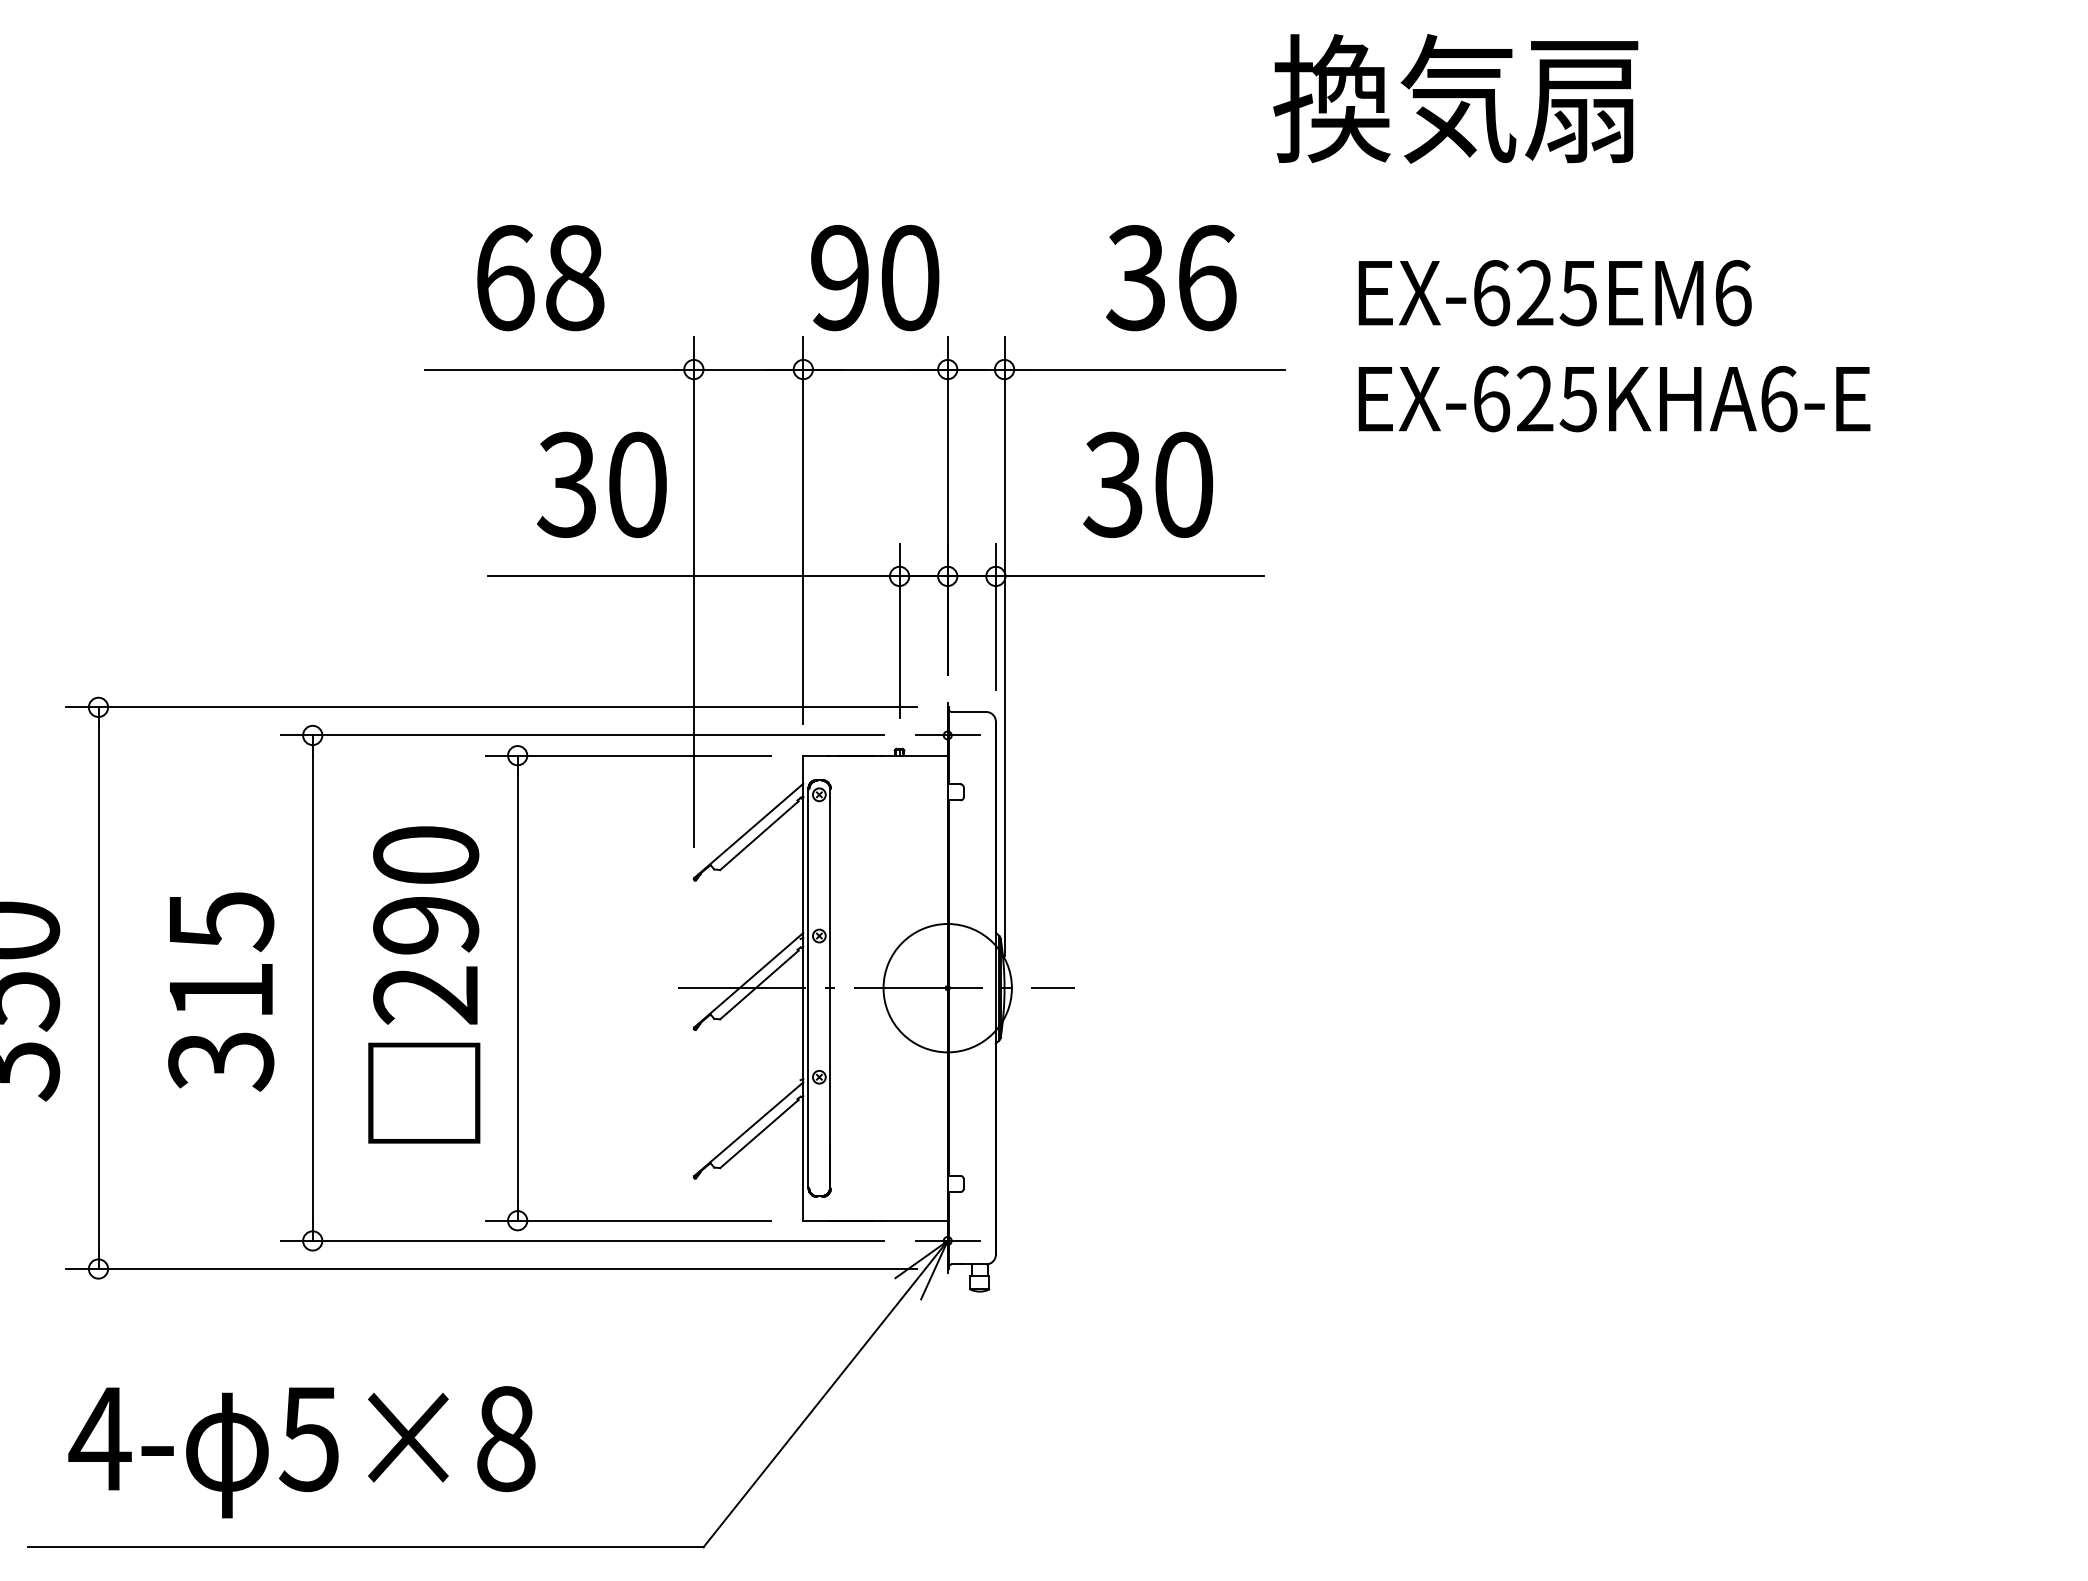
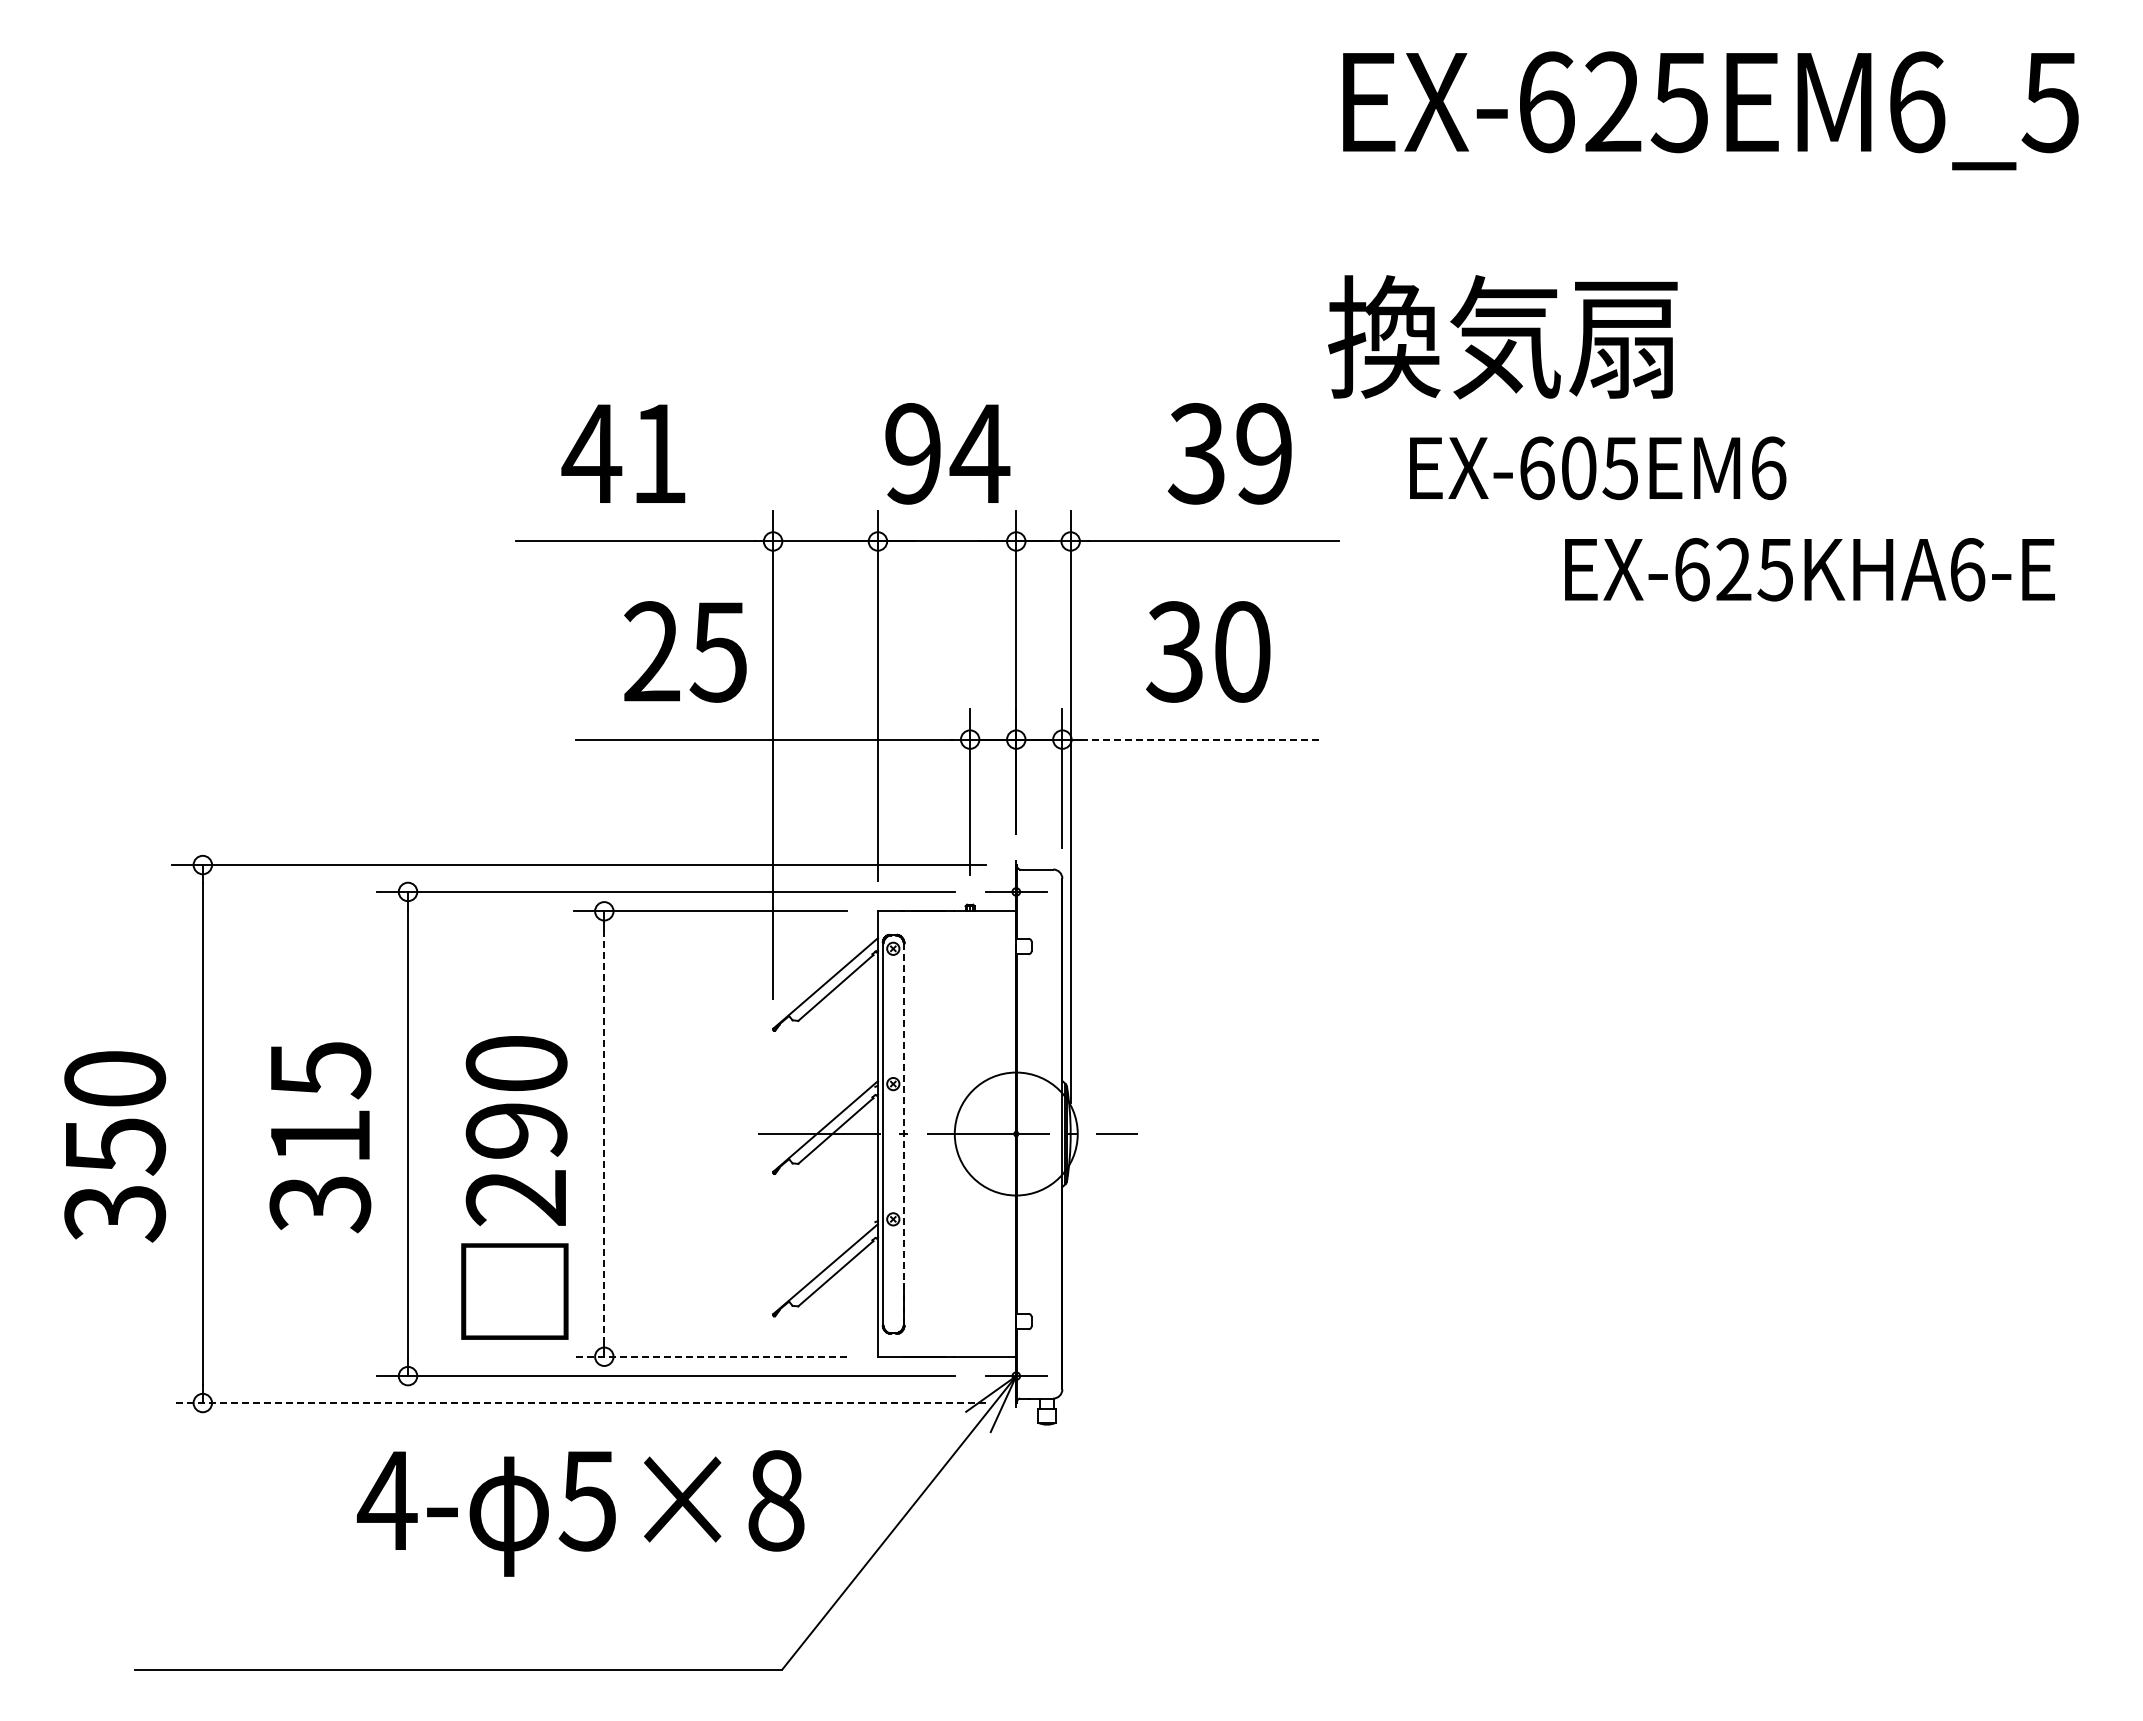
text: (1455, 99) -> (1502, 337), moved
text: (538, 277) -> (624, 453), 68 -> 41
text: (909, 277) -> (979, 453), 90 -> 94
text: (1206, 277) -> (1264, 453), 36 -> 39
text: (1534, 293) -> (1578, 468), EX-625EM6 -> EX-605EM6
text: (1614, 398) -> (1809, 569), moved
text: (601, 484) -> (684, 651), 30 -> 25
line: (1140, 576) -> (1200, 739), solid -> dashed
text: (423, 984) -> (514, 1187), moved
line: (517, 988) -> (604, 1134), solid -> dashed
line: (830, 988) -> (903, 1134), solid -> dashed
line: (628, 1220) -> (710, 1356), solid -> dashed
line: (490, 1269) -> (578, 1403), solid -> dashed
text: (301, 1452) -> (580, 1513), moved

